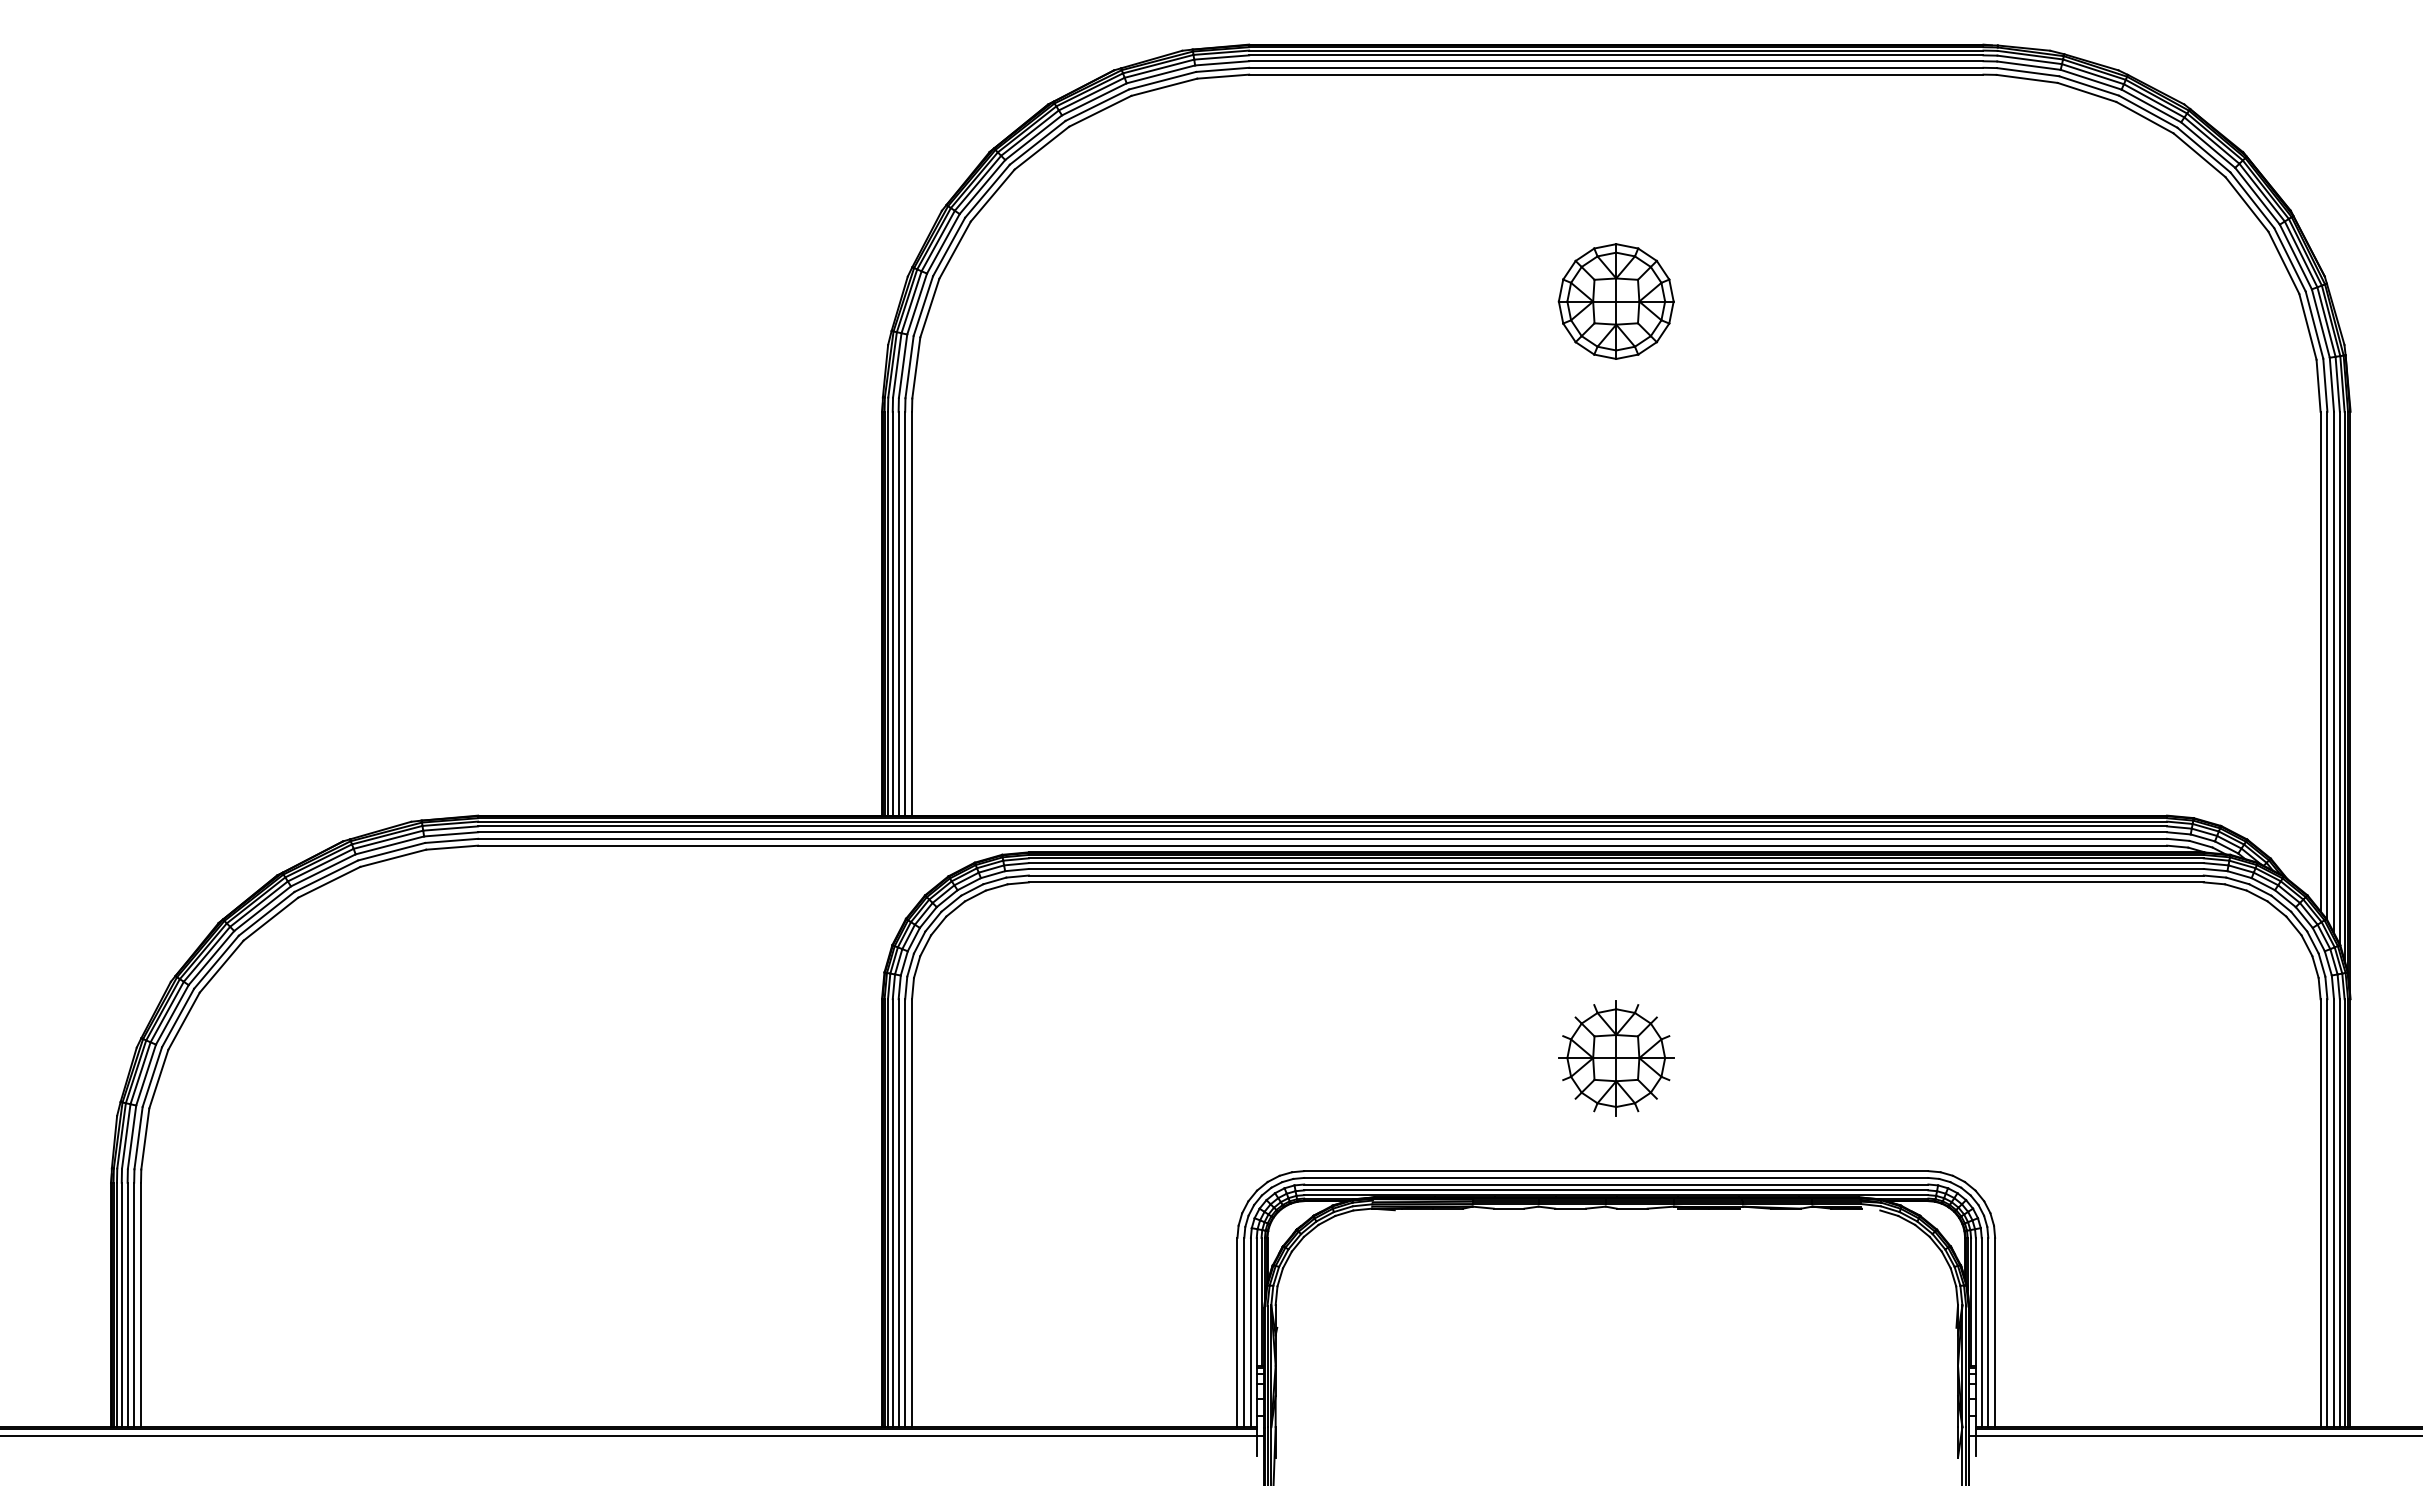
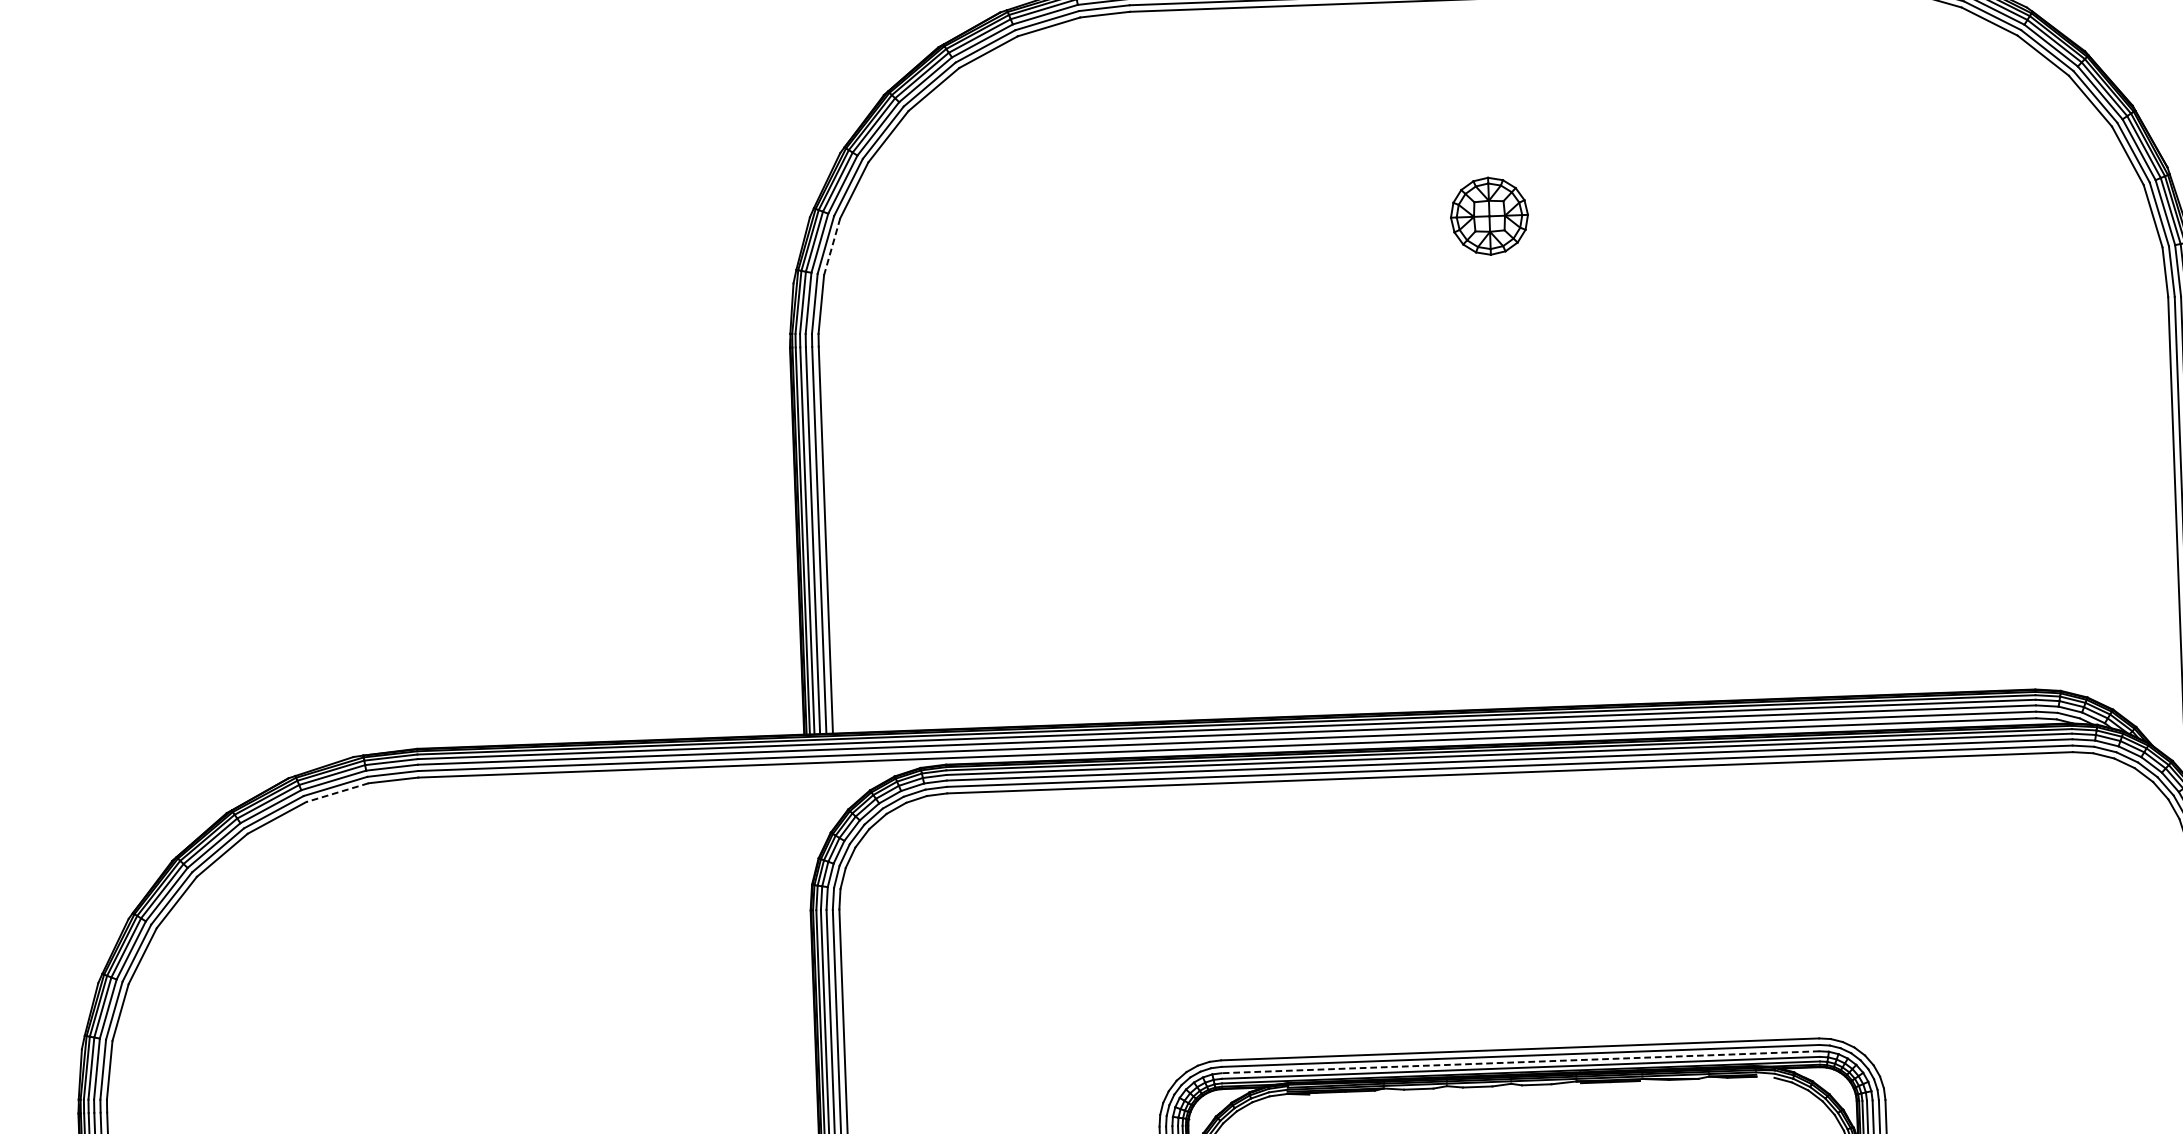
part: (1615, 301) -> (1488, 216), size x0.7
line: (929, 308) -> (831, 247), solid -> dashed
line: (392, 858) -> (336, 792), solid -> dashed
part: (1616, 1058) -> (1516, 941), removed
line: (1615, 1184) -> (1519, 1062), solid -> dashed

